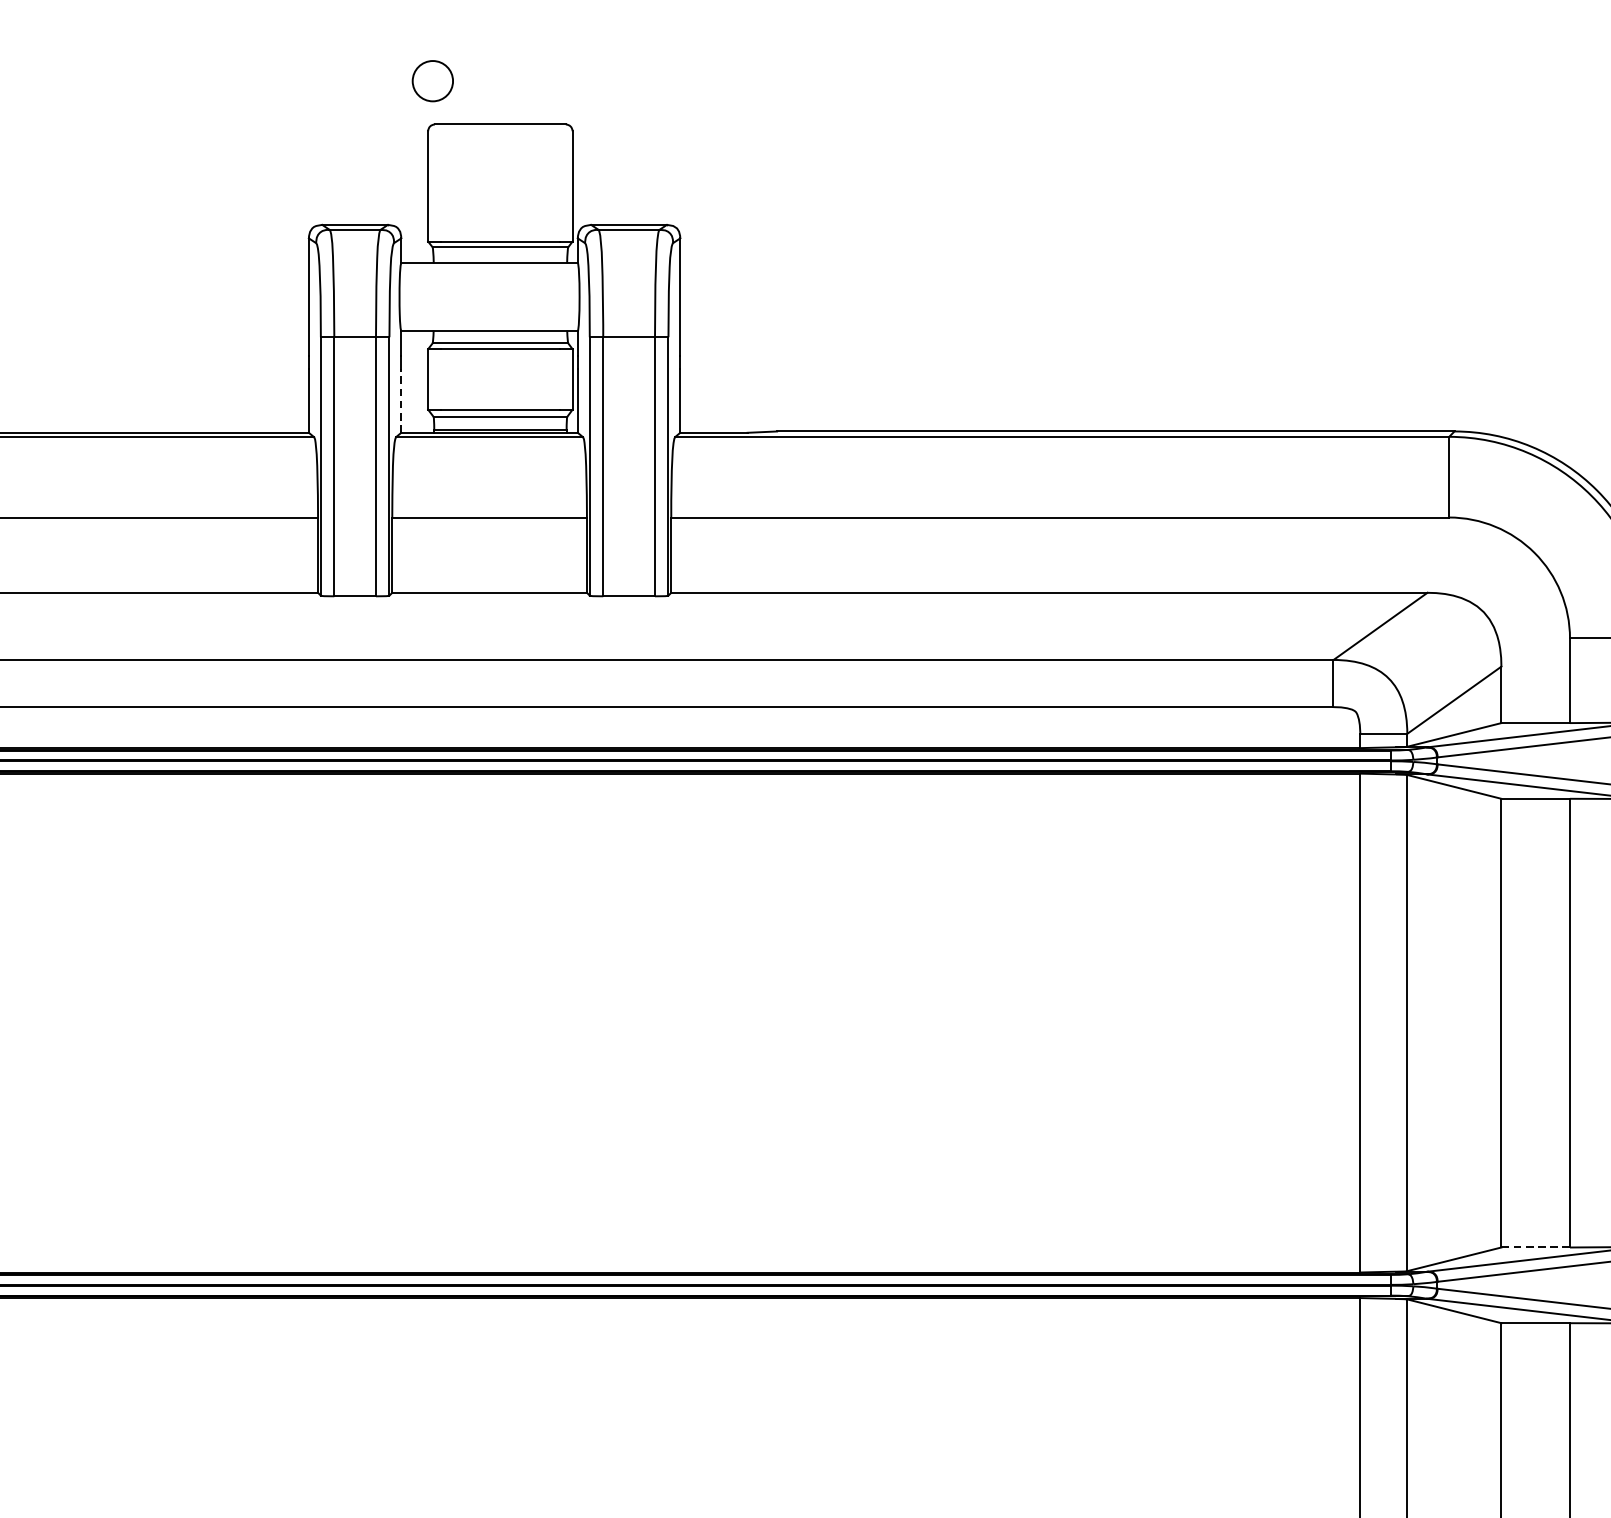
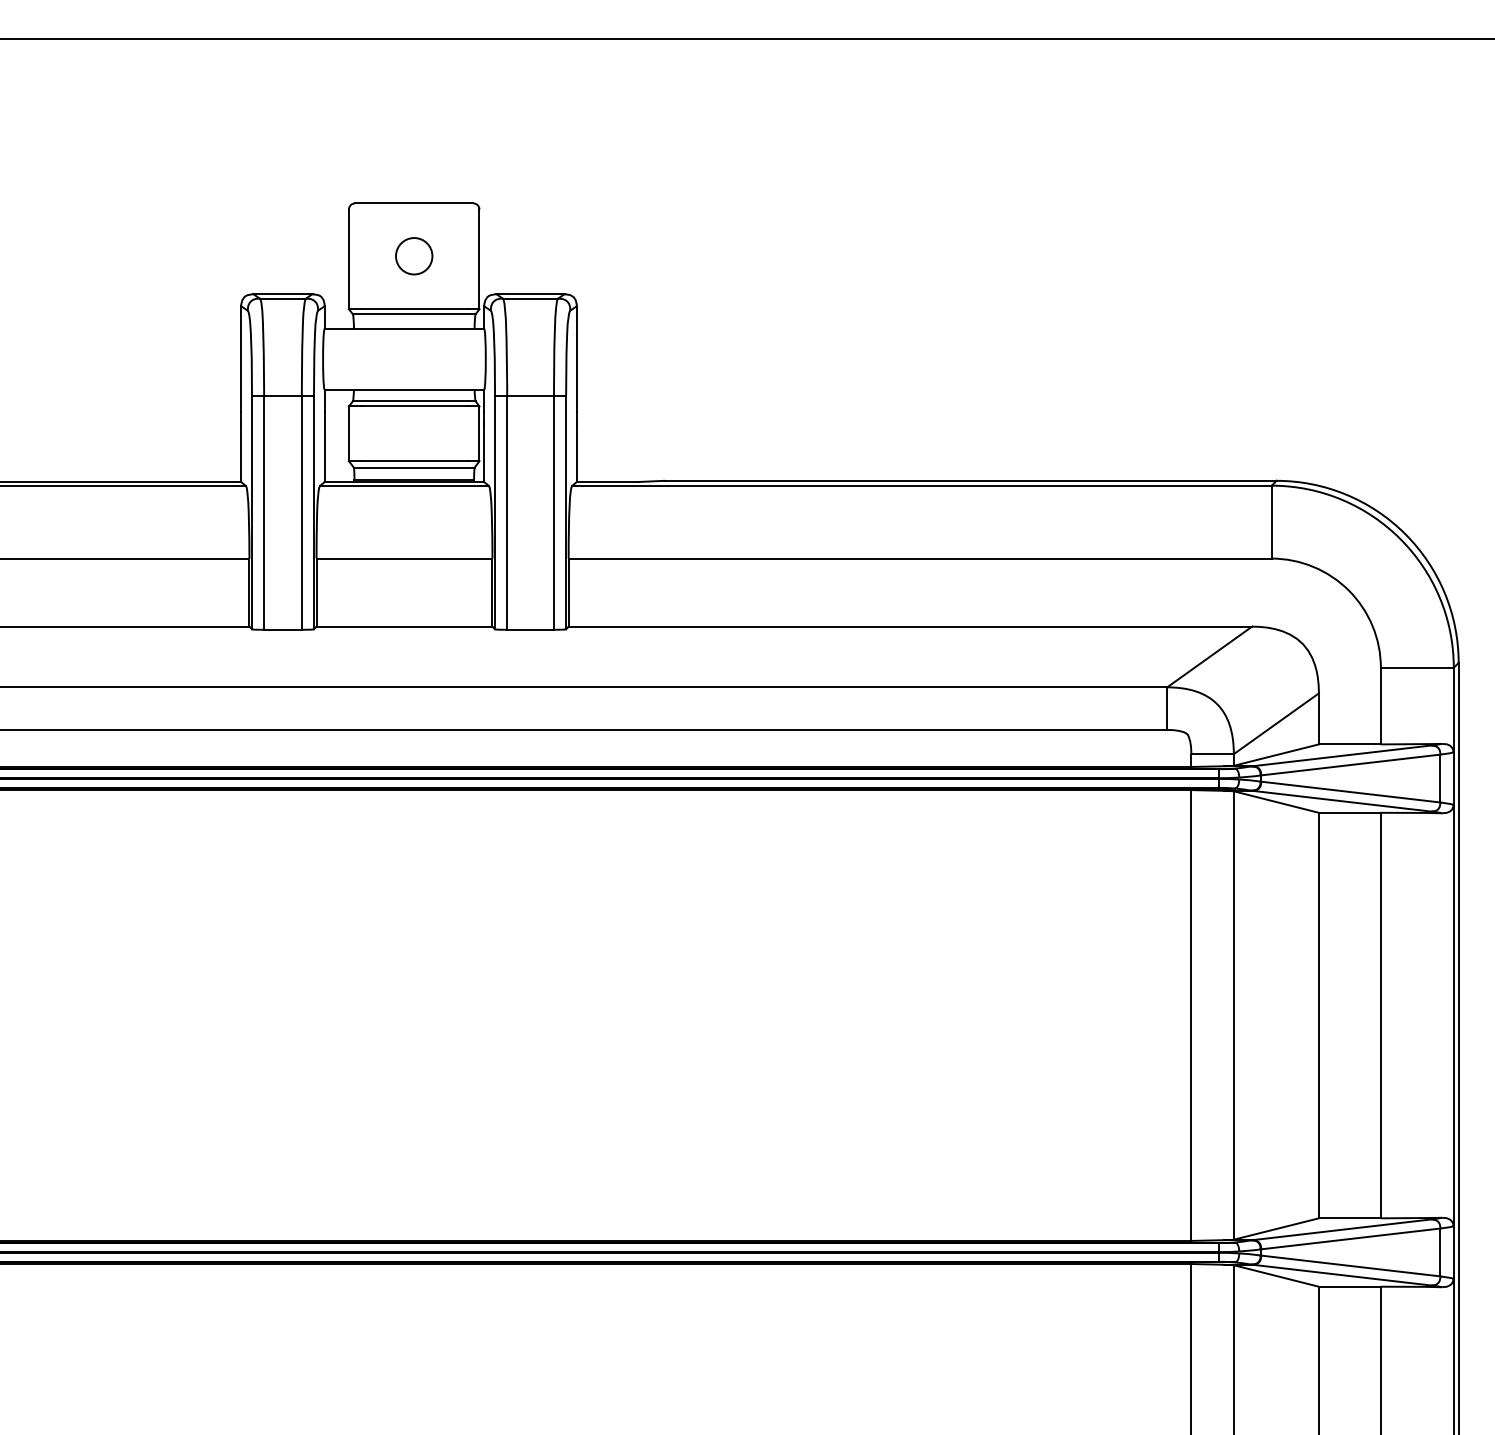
circle: (433, 81) -> (414, 256), moved
line: (401, 401) -> (324, 453), dashed -> solid
line: (1535, 1247) -> (1349, 1218), dashed -> solid

